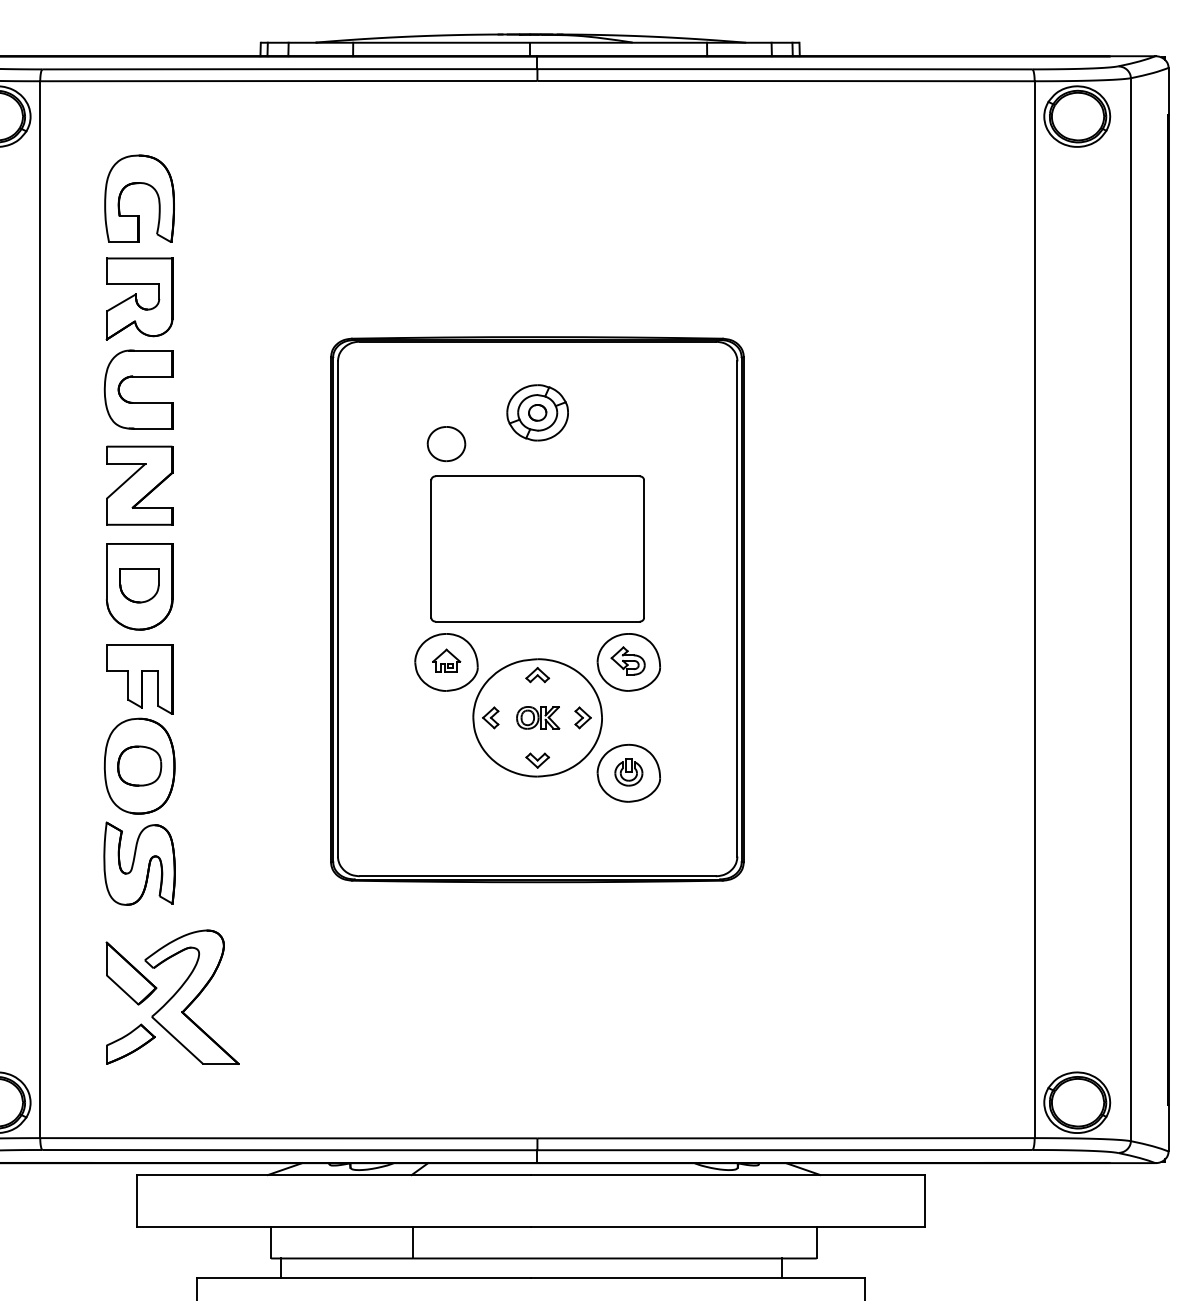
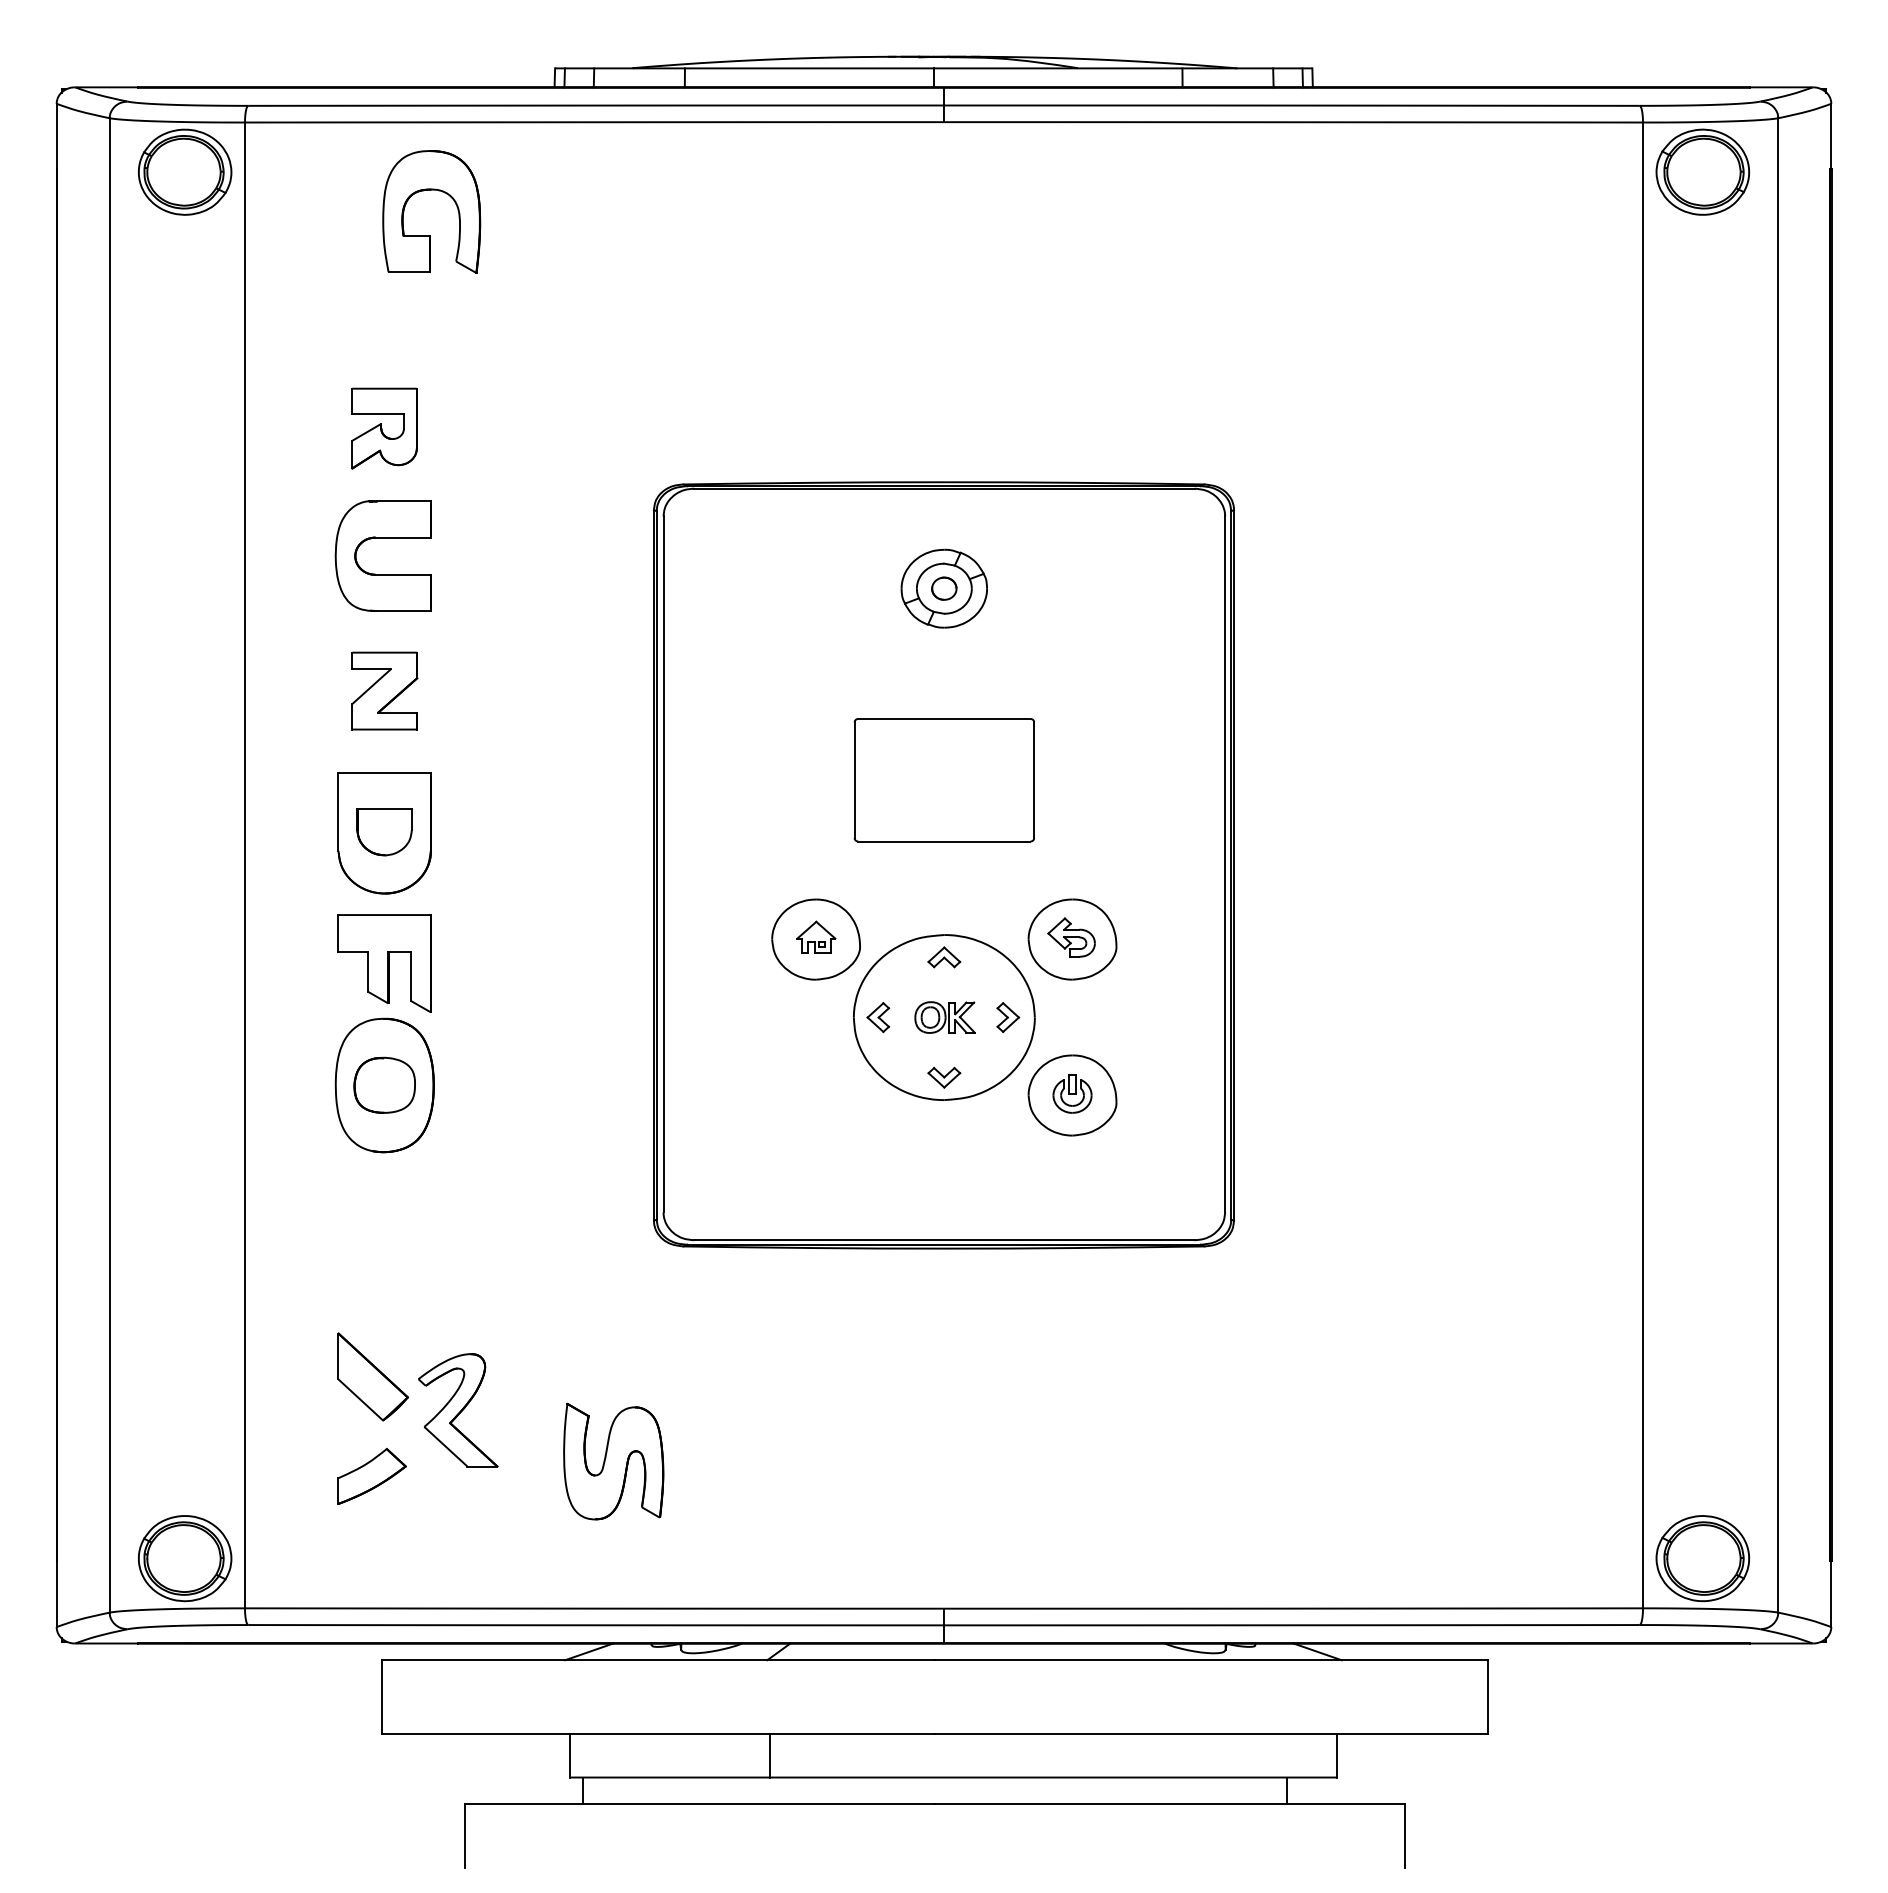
part: (139, 183) -> (431, 190), moved
part: (139, 298) -> (384, 428), size x0.7
part: (446, 444) -> (815, 632), removed
part: (139, 485) -> (384, 690), size x0.7
part: (537, 549) -> (944, 780), size x0.6
part: (139, 863) -> (613, 1461), moved
part: (191, 997) -> (457, 1410), size x0.6

